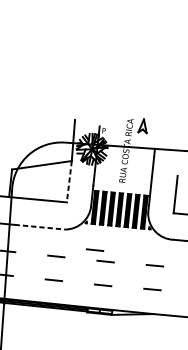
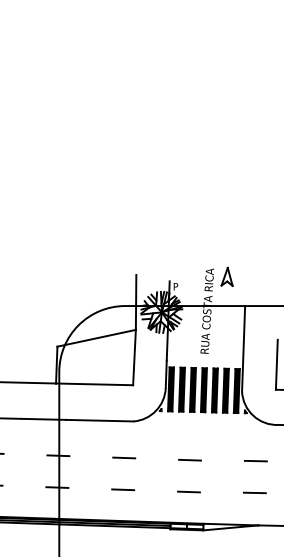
line: (69, 181) -> (134, 357), dashed -> solid
line: (39, 227) -> (99, 420), dashed -> solid
line: (94, 249) -> (174, 445), removed

